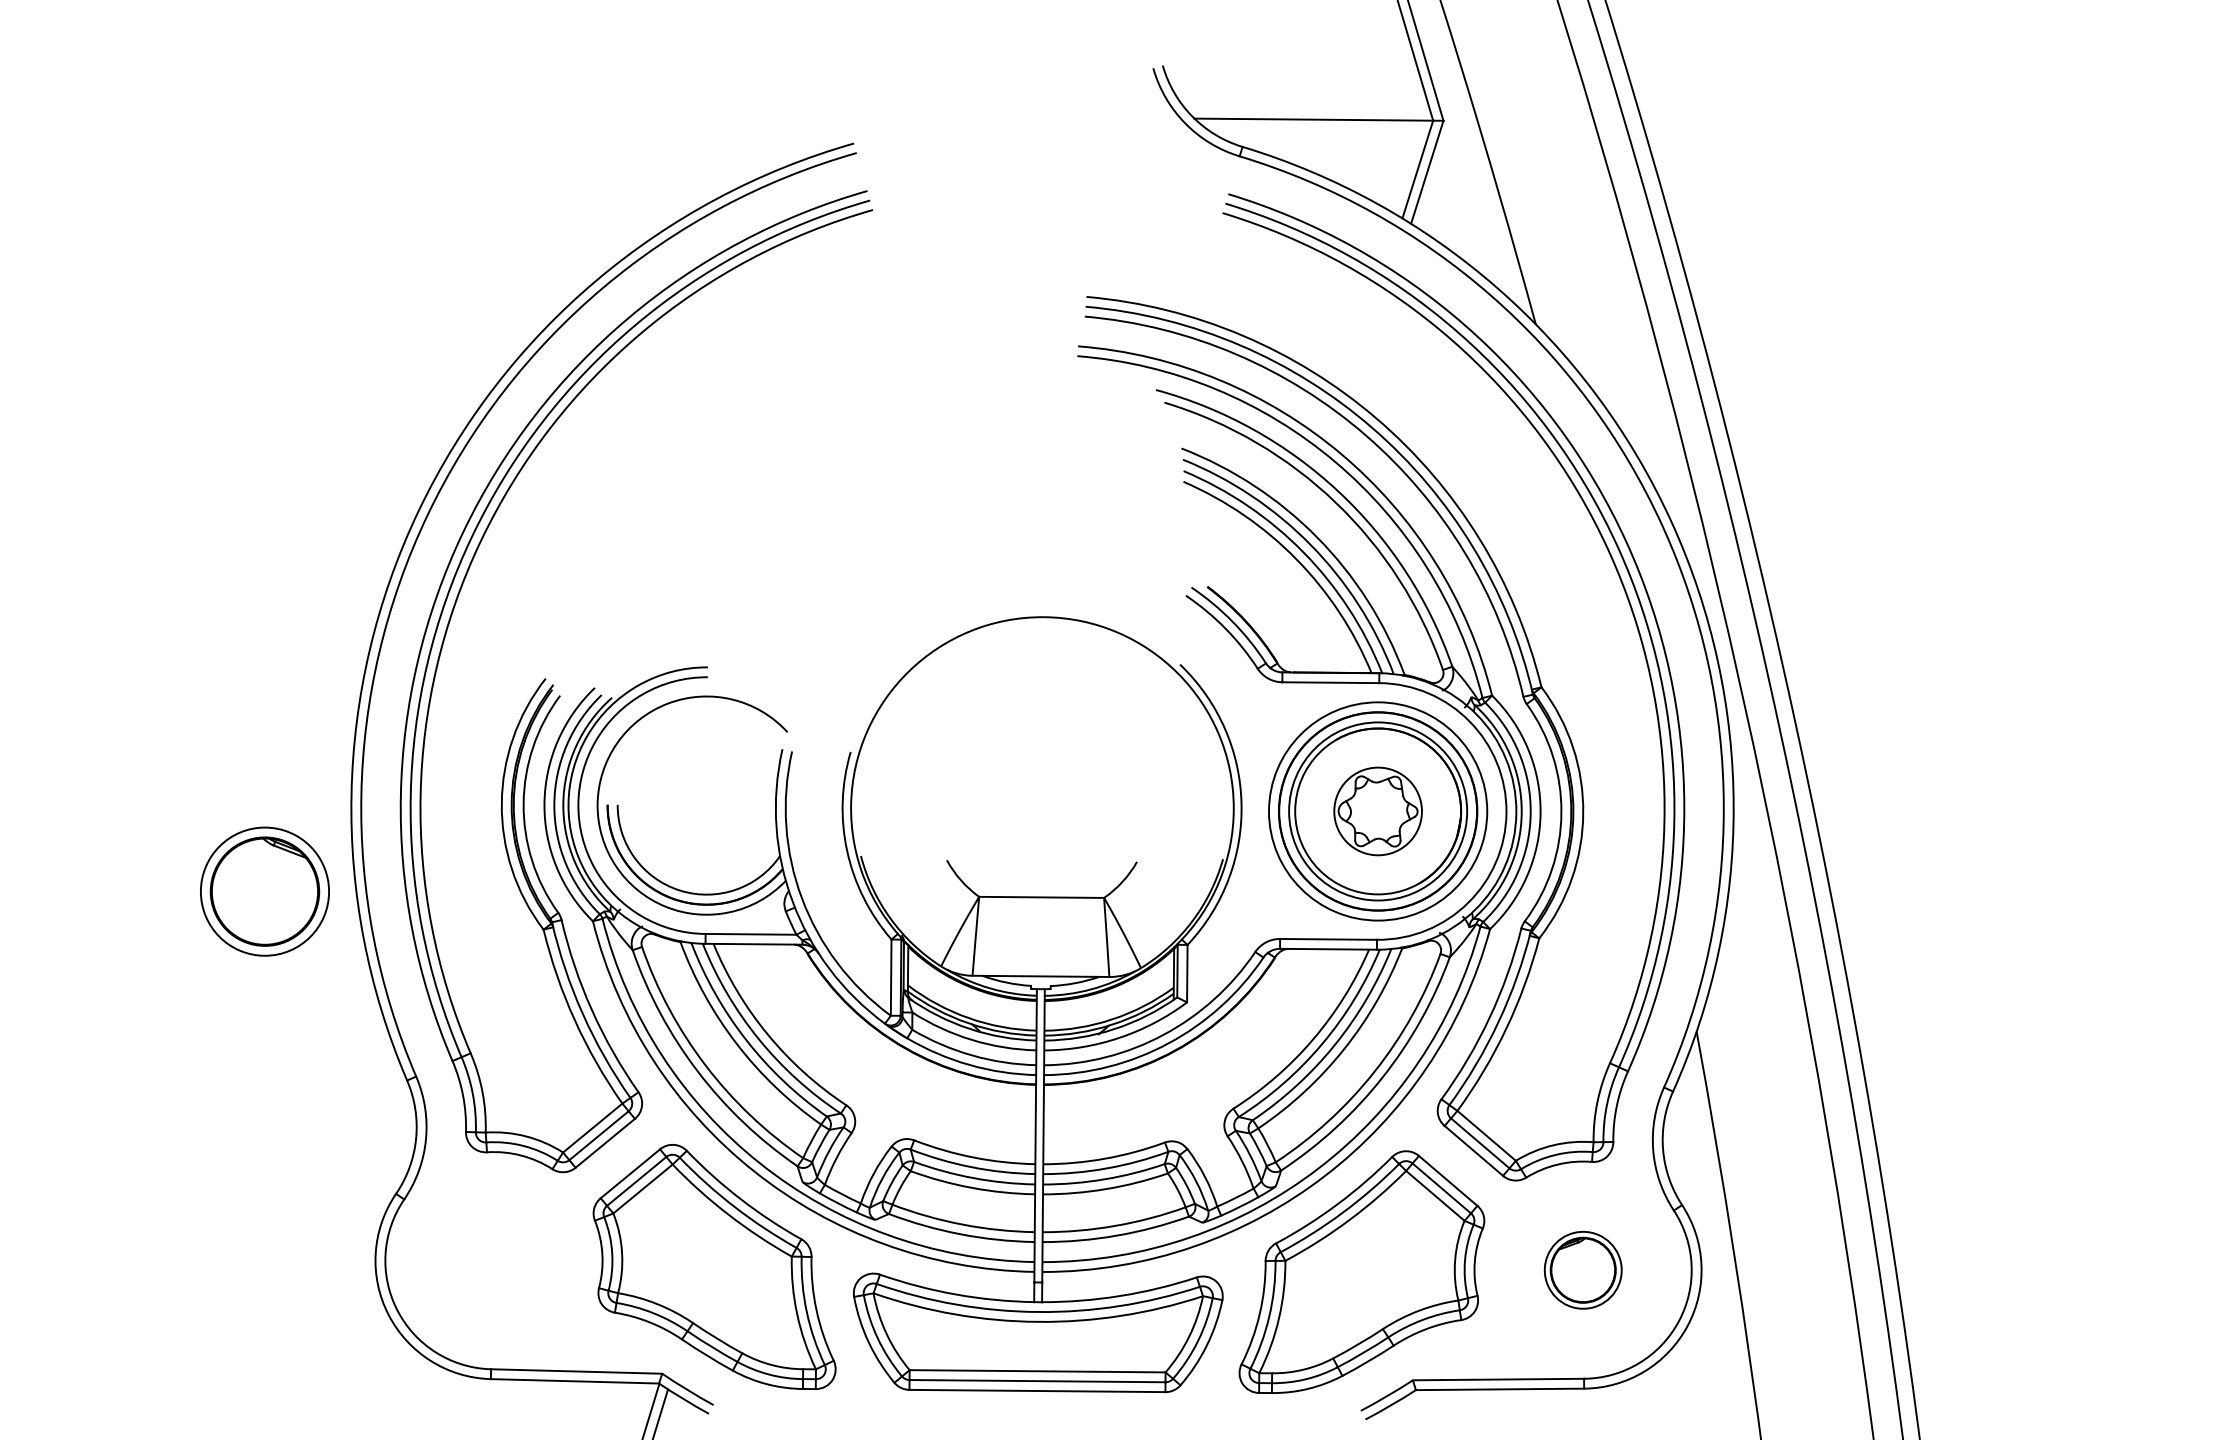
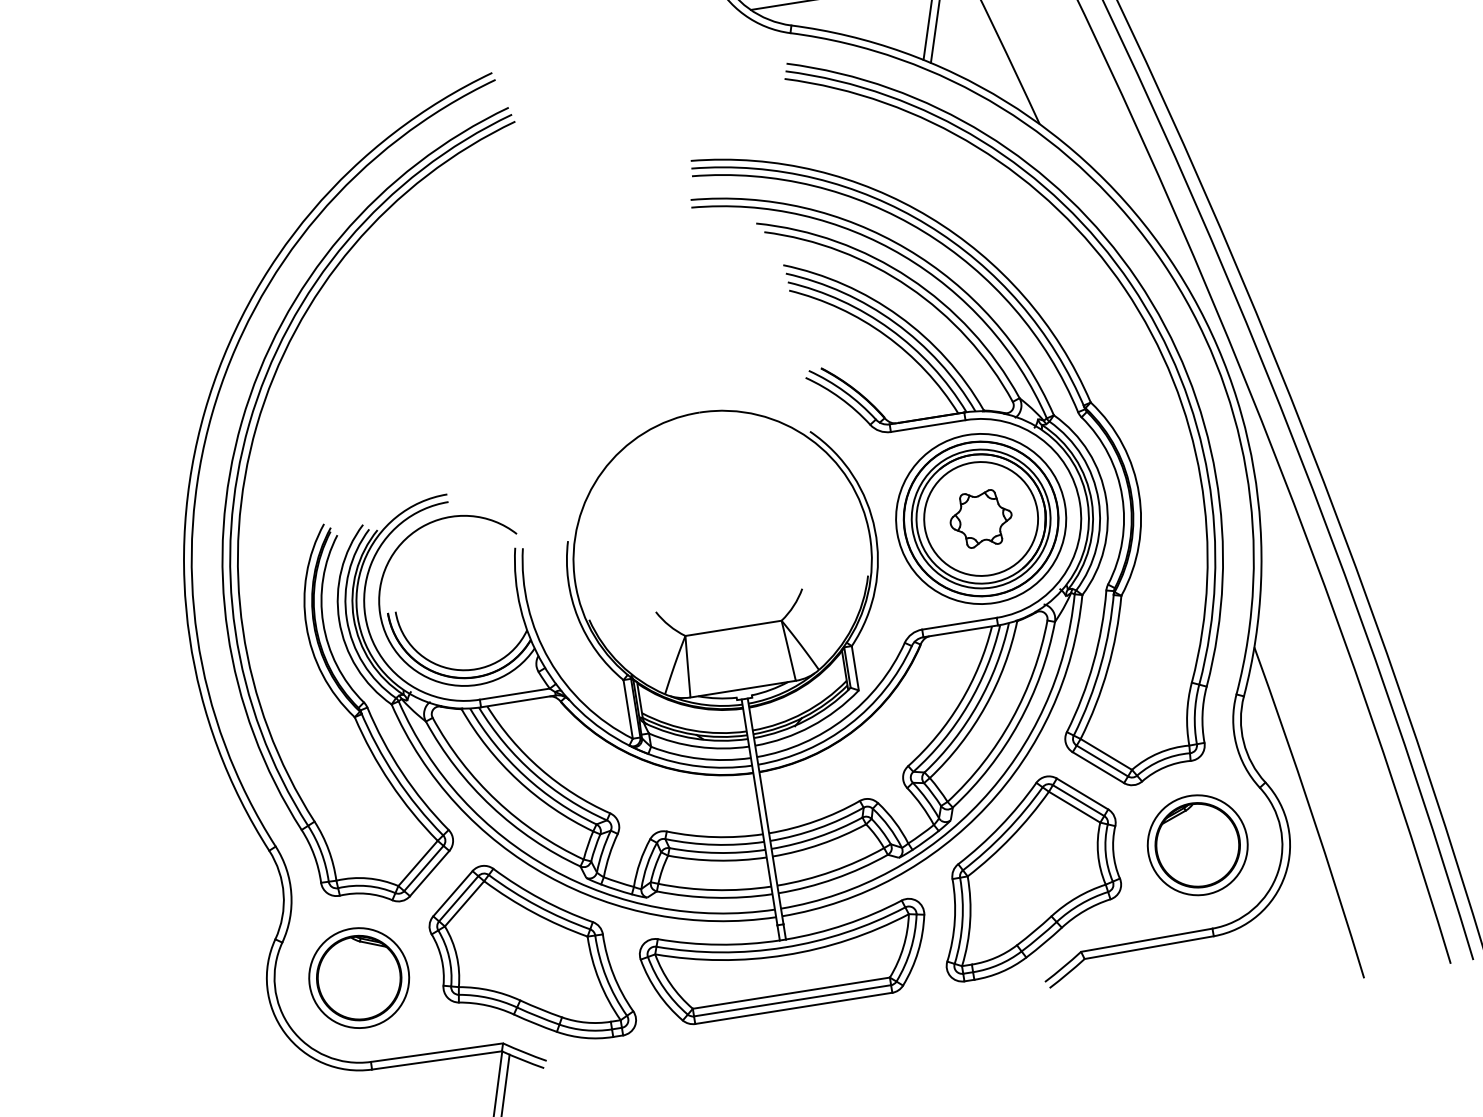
circle: (1378, 811) -> (981, 518), size x1.67
part: (264, 891) -> (358, 978), moved
part: (1583, 1270) -> (1198, 845), size x1.67

